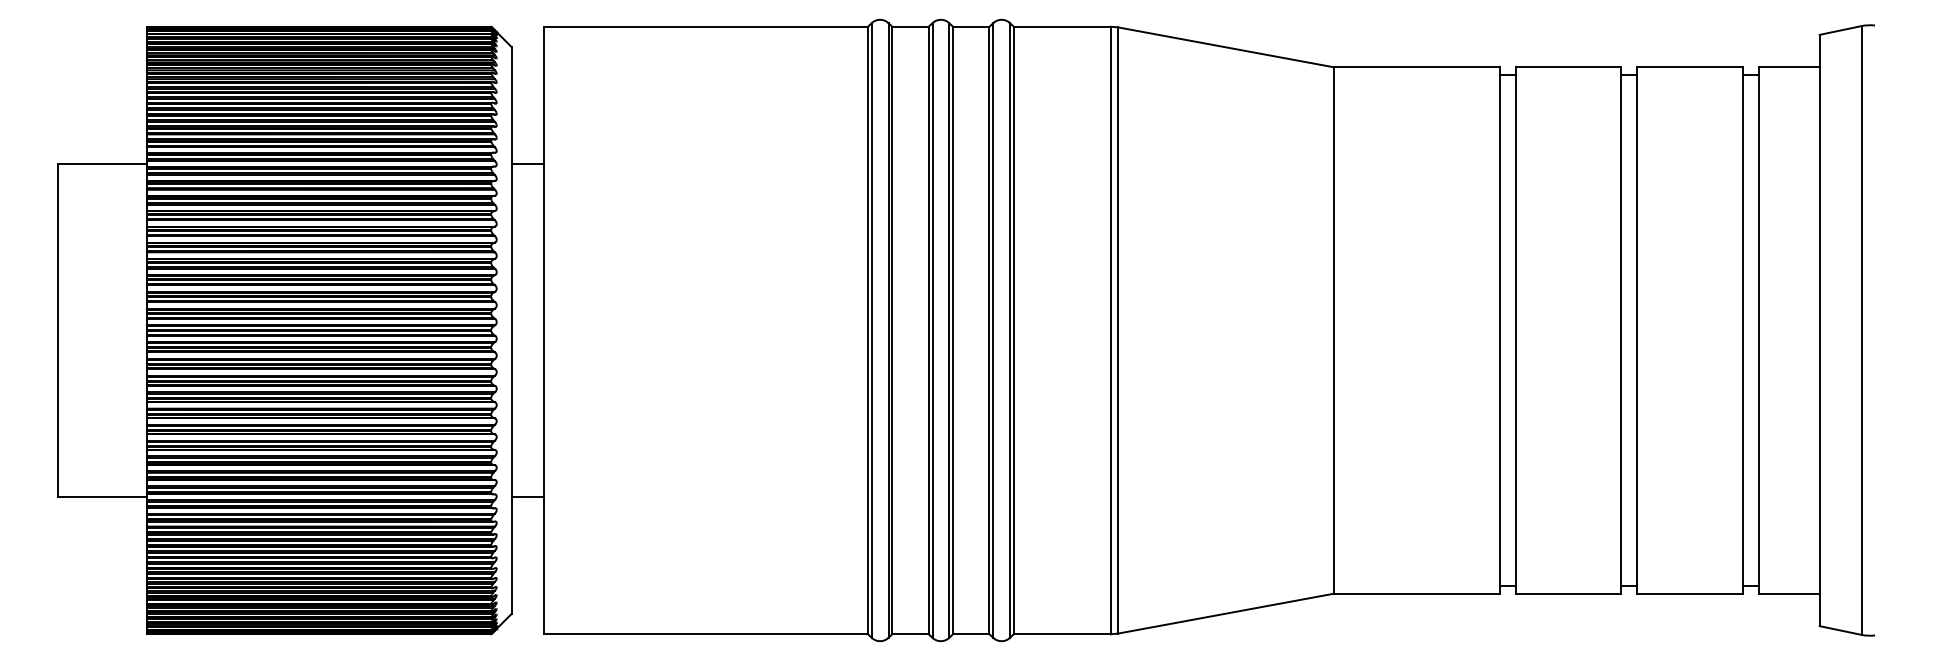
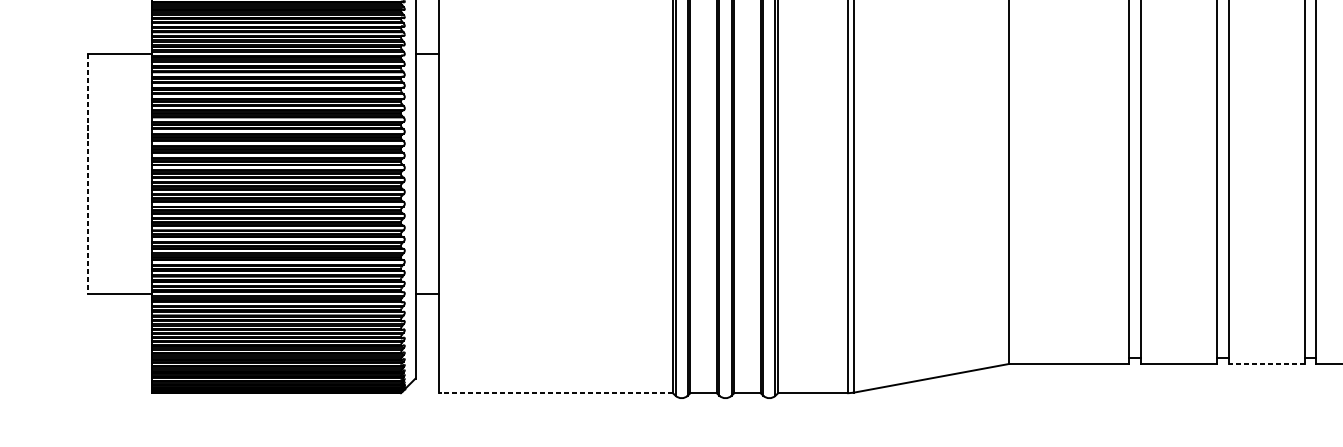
line: (57, 331) -> (87, 174), solid -> dashed
line: (1690, 593) -> (1266, 363), solid -> dashed
line: (705, 634) -> (555, 393), solid -> dashed

